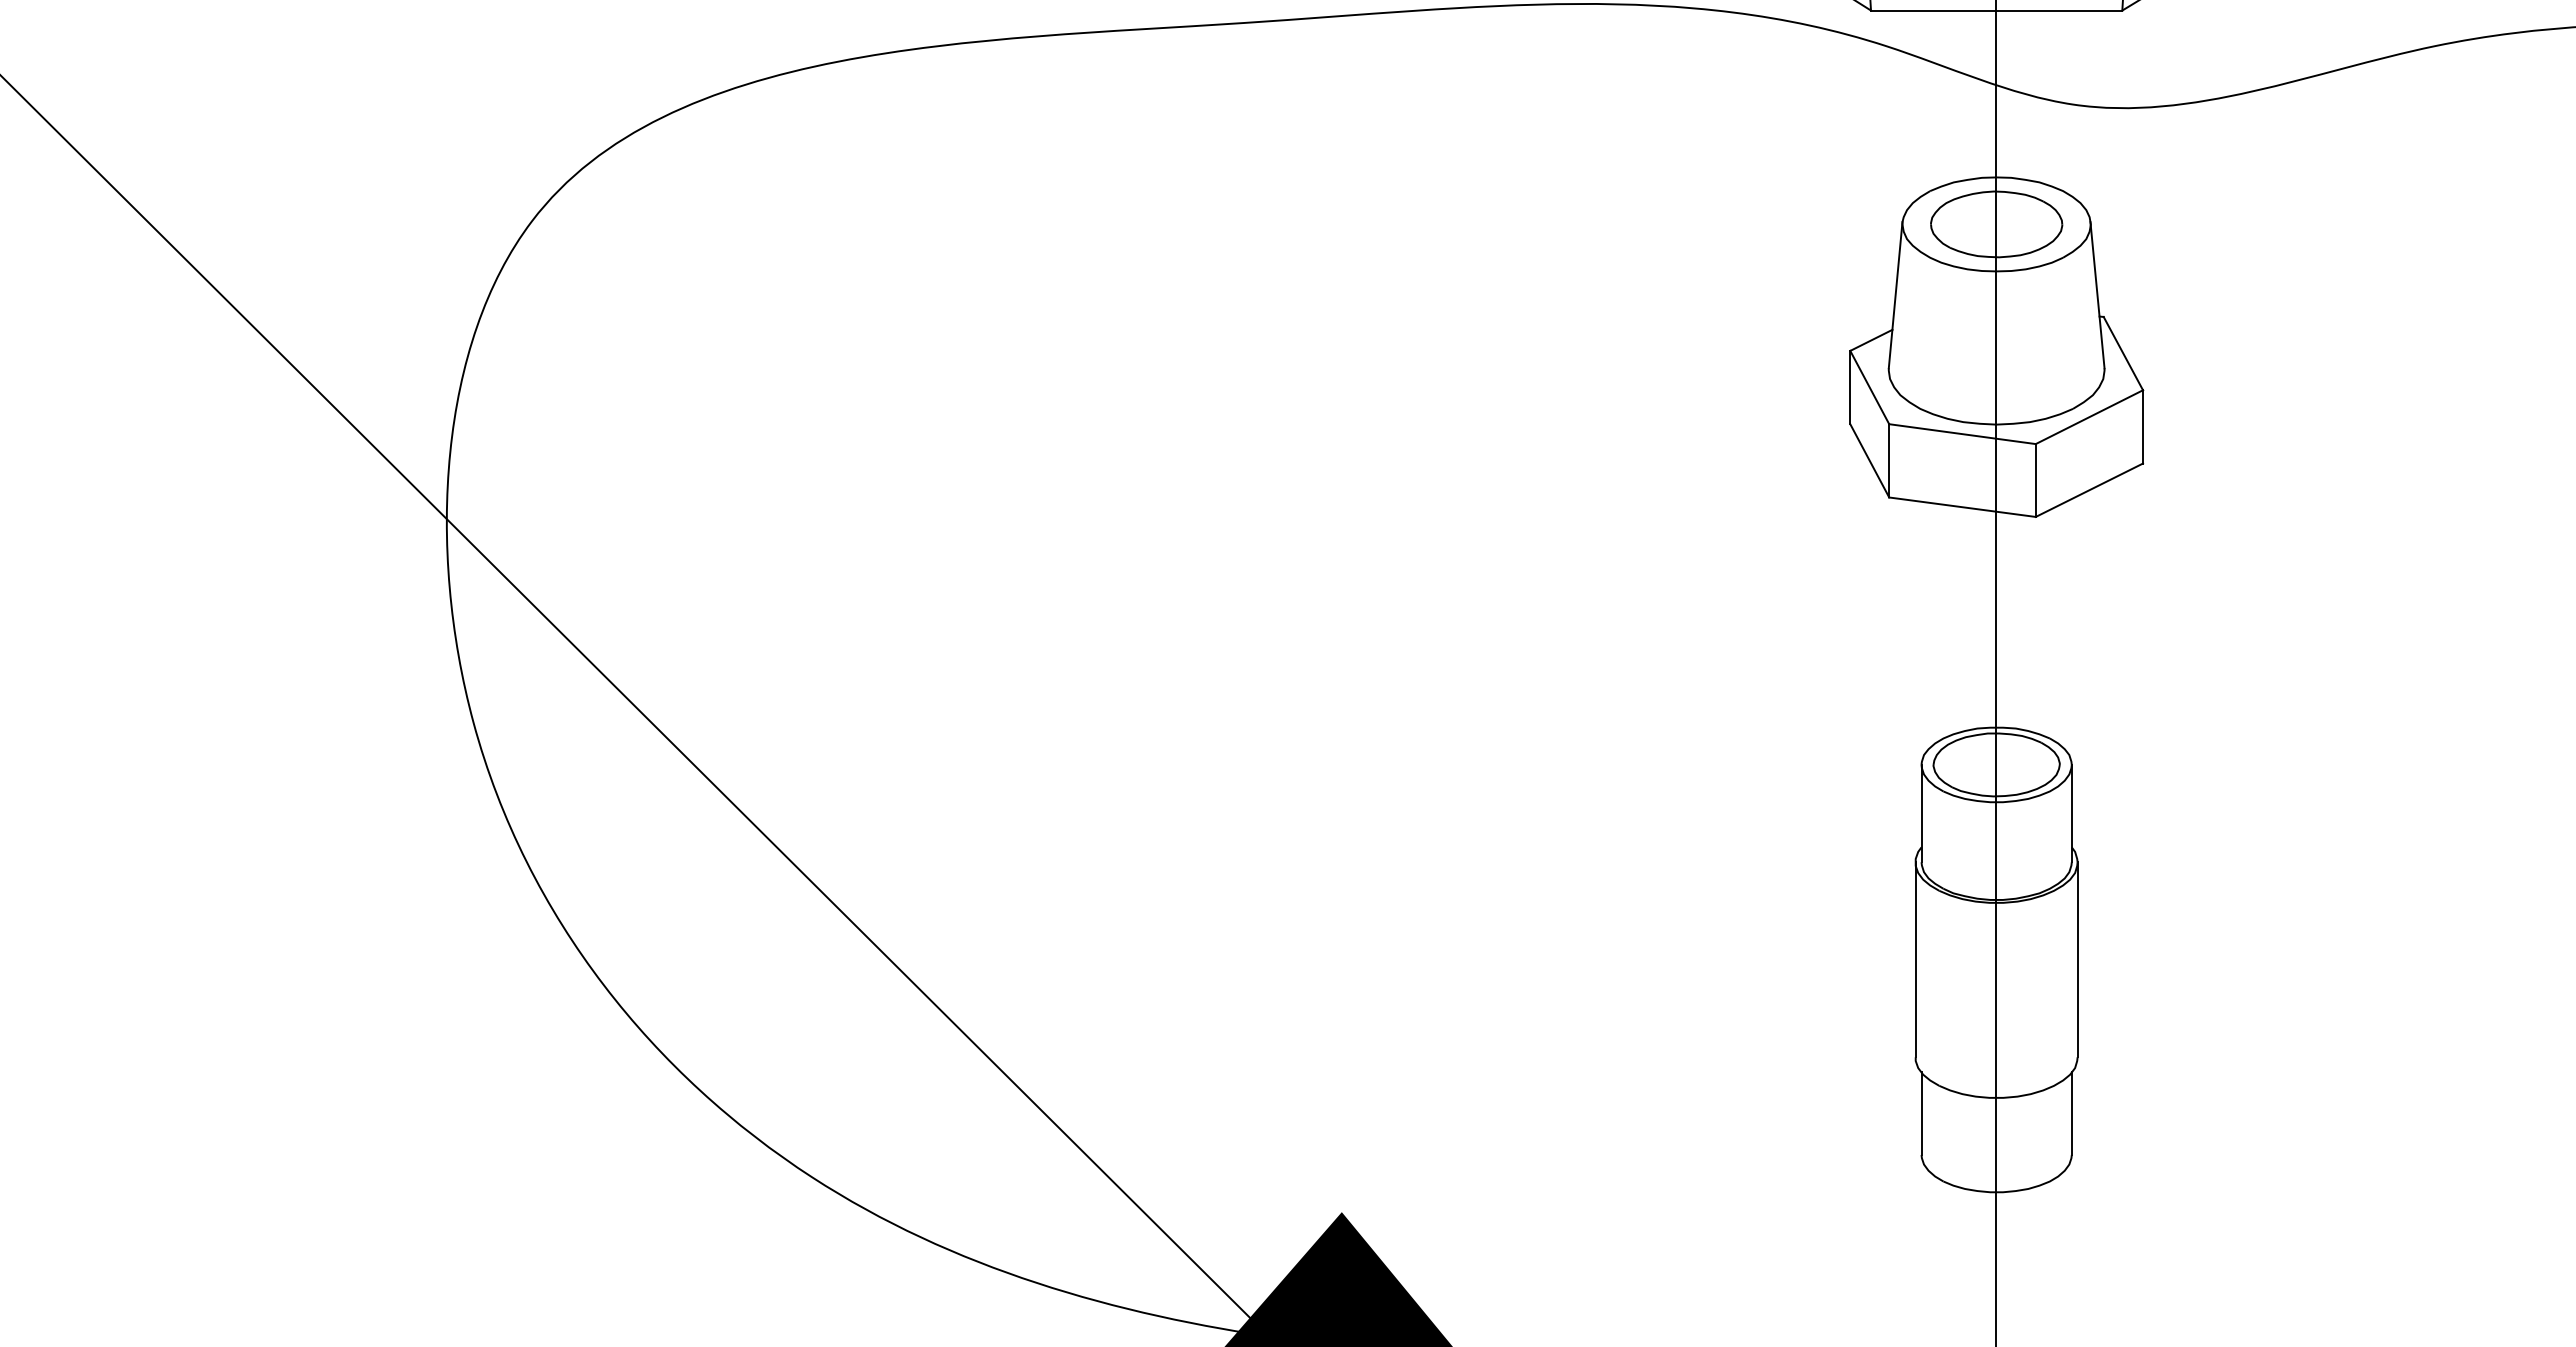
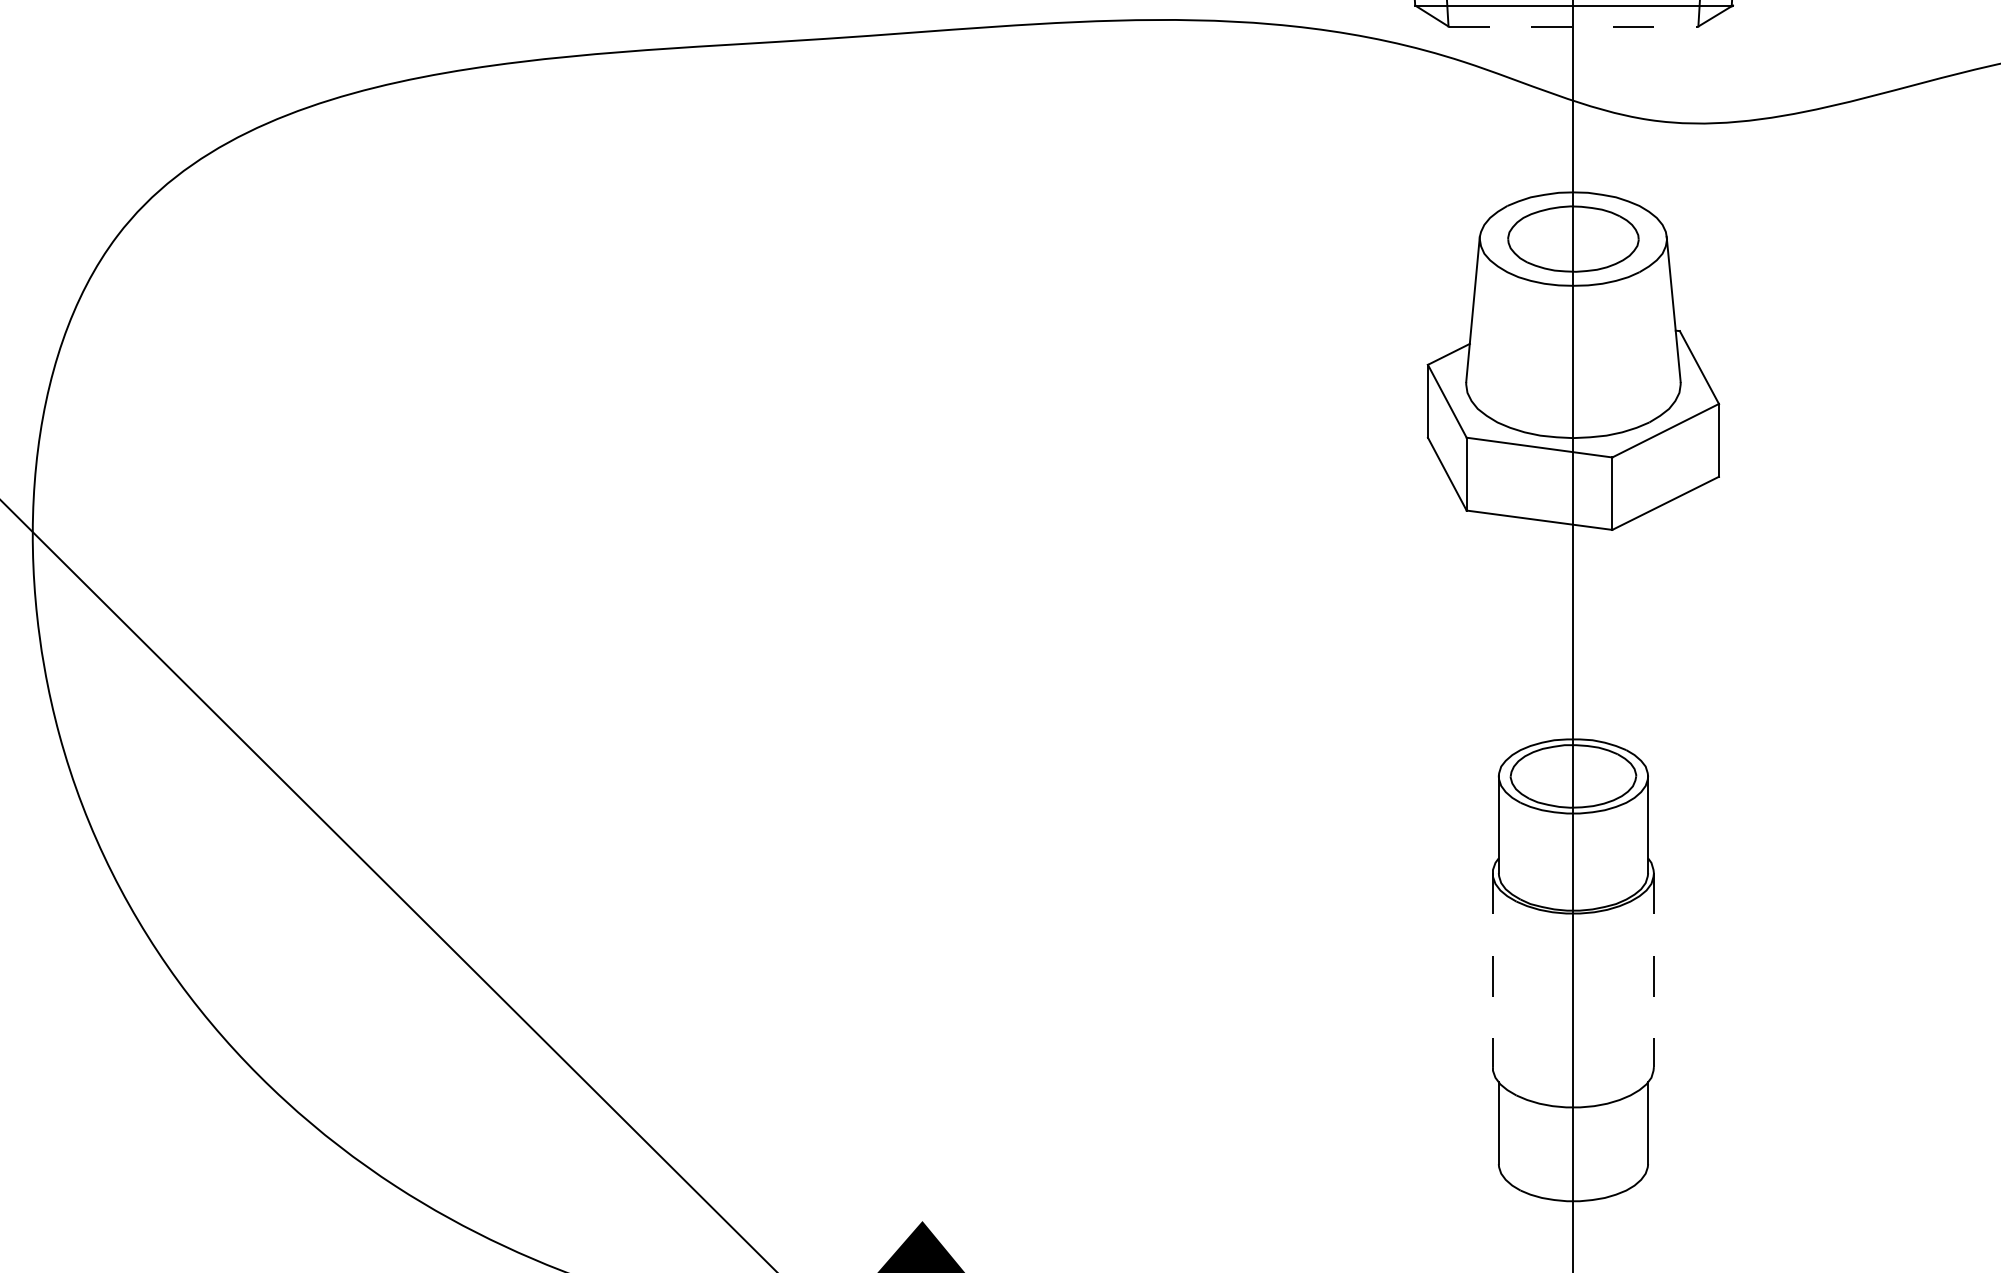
line: (1996, 10) -> (1573, 26), solid -> dashed
line: (1915, 959) -> (1492, 969), solid -> dashed
line: (2077, 959) -> (1653, 969), solid -> dashed

